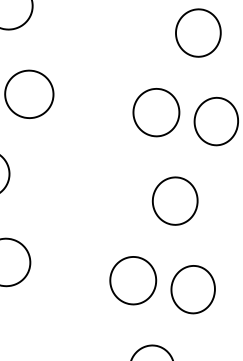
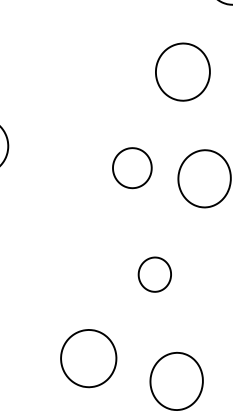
part: (156, 112) -> (132, 167), size x0.7
part: (174, 200) -> (154, 273), size x0.6
part: (133, 280) -> (89, 358), moved

